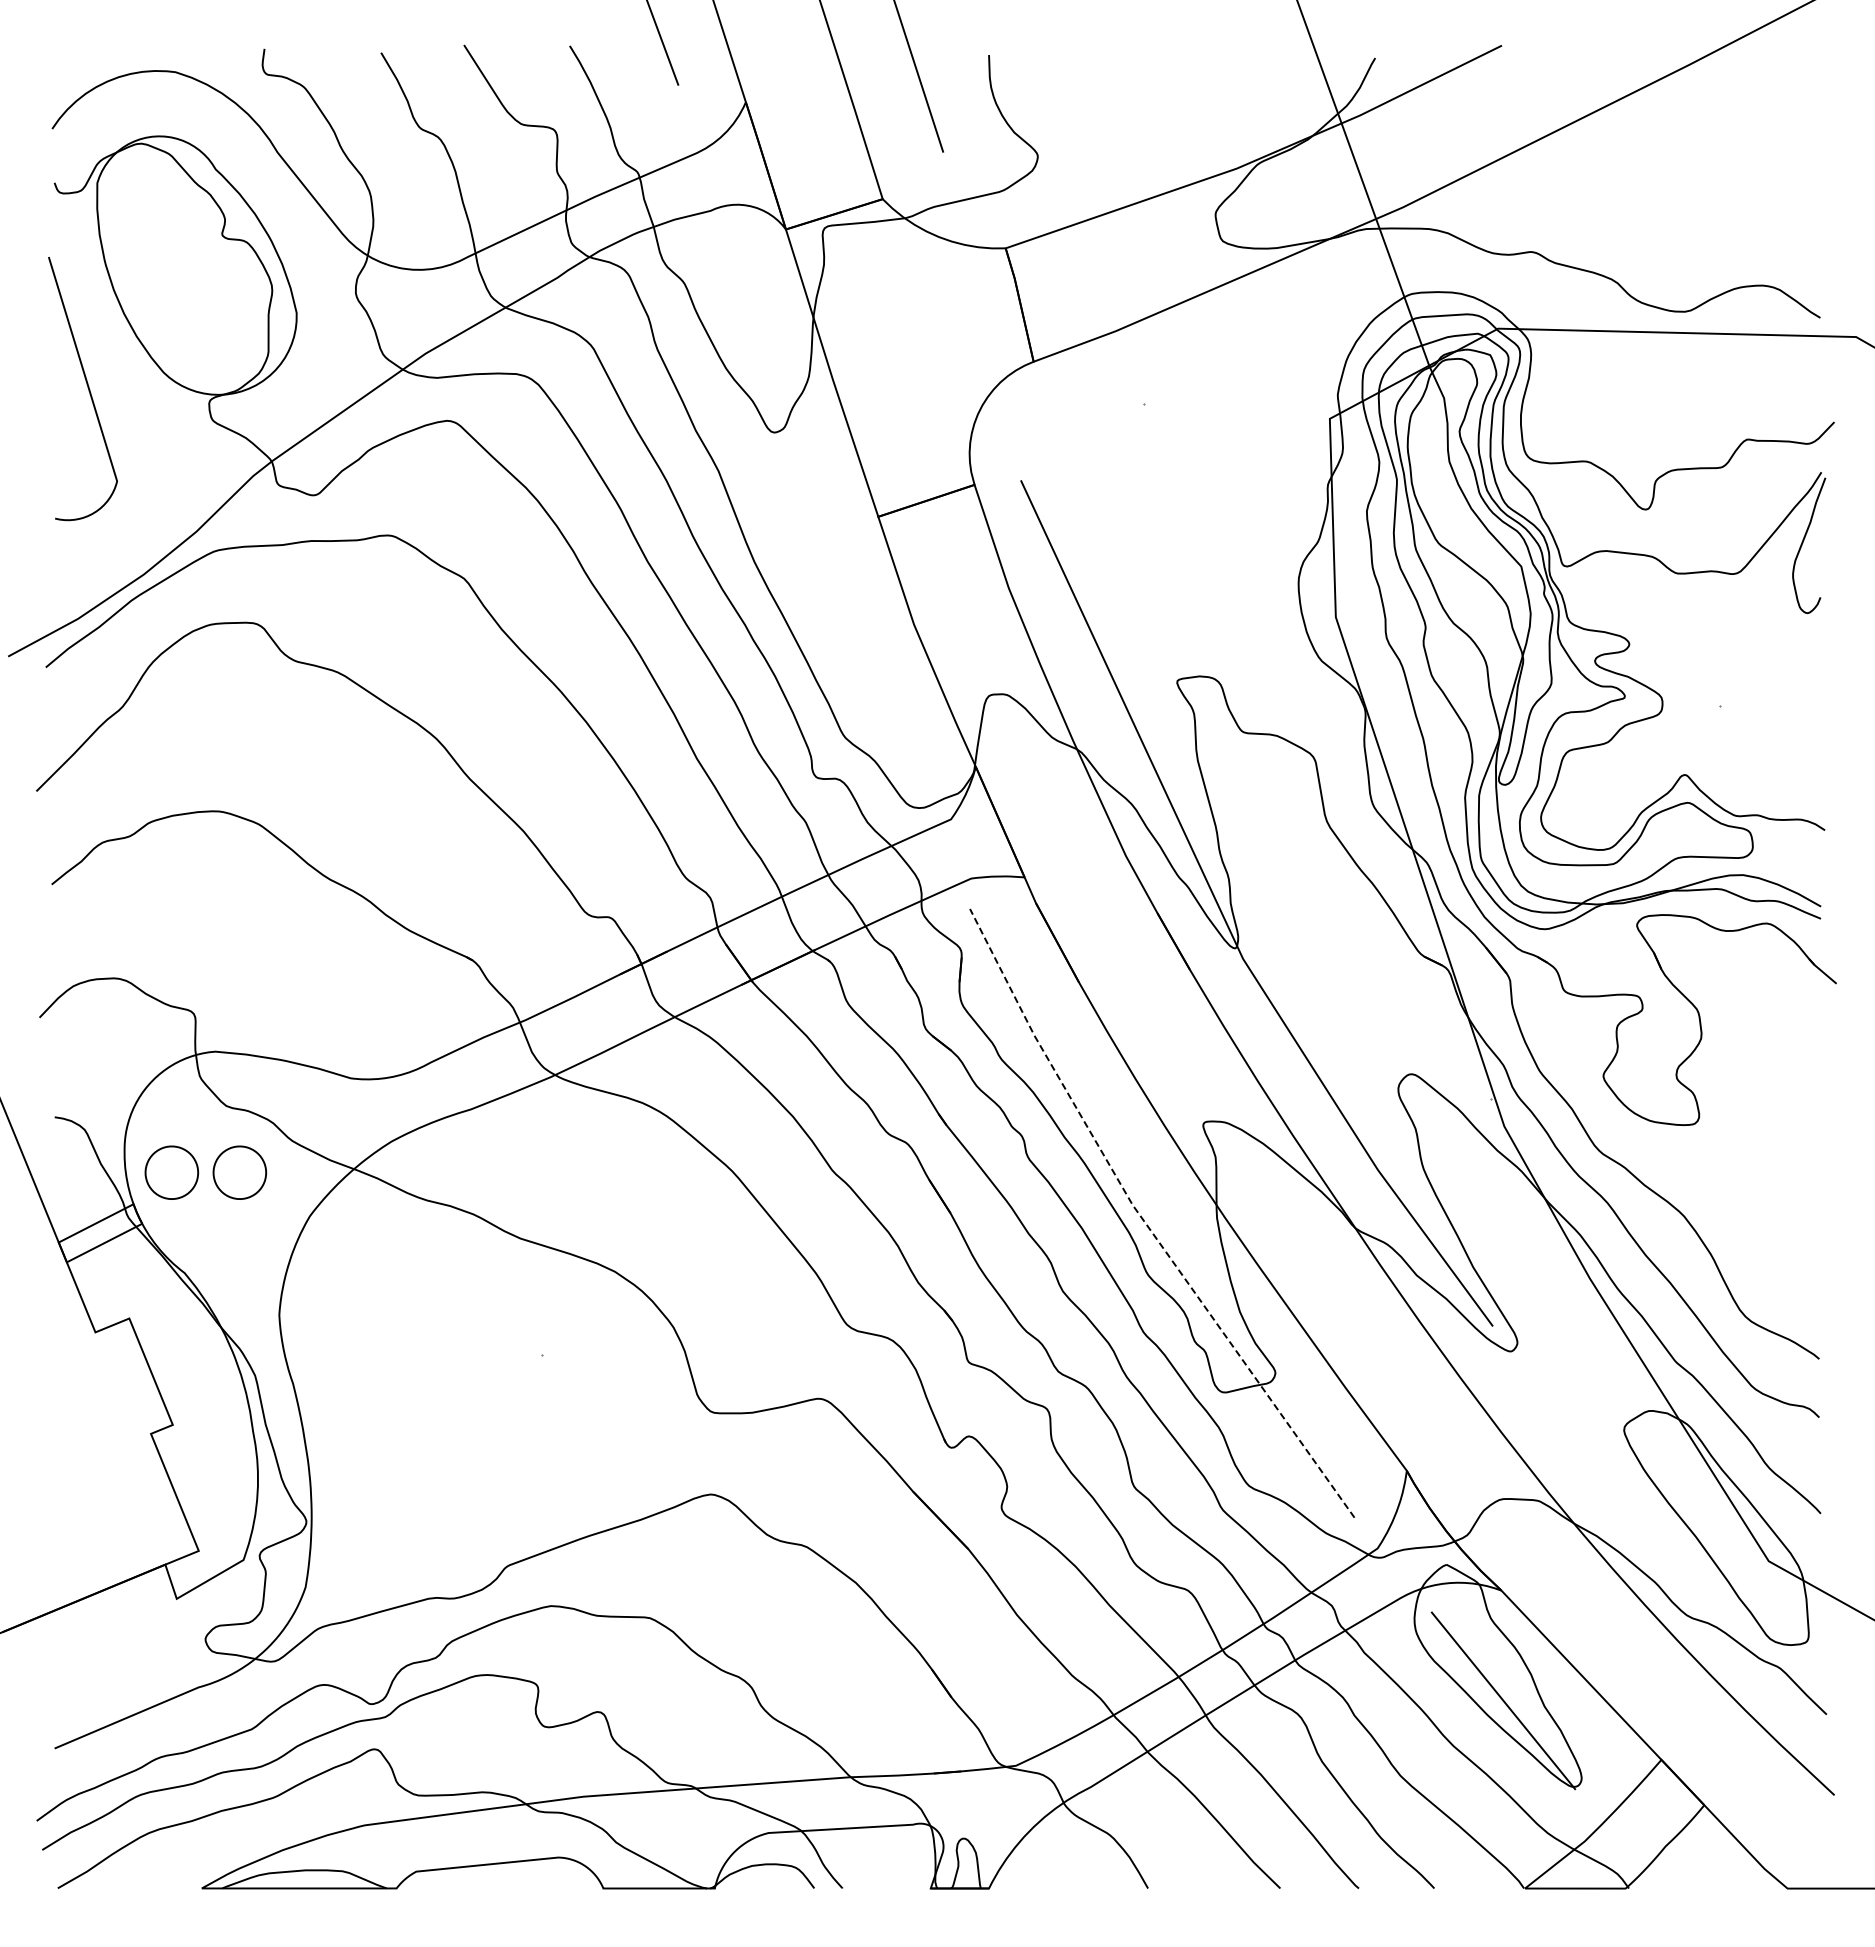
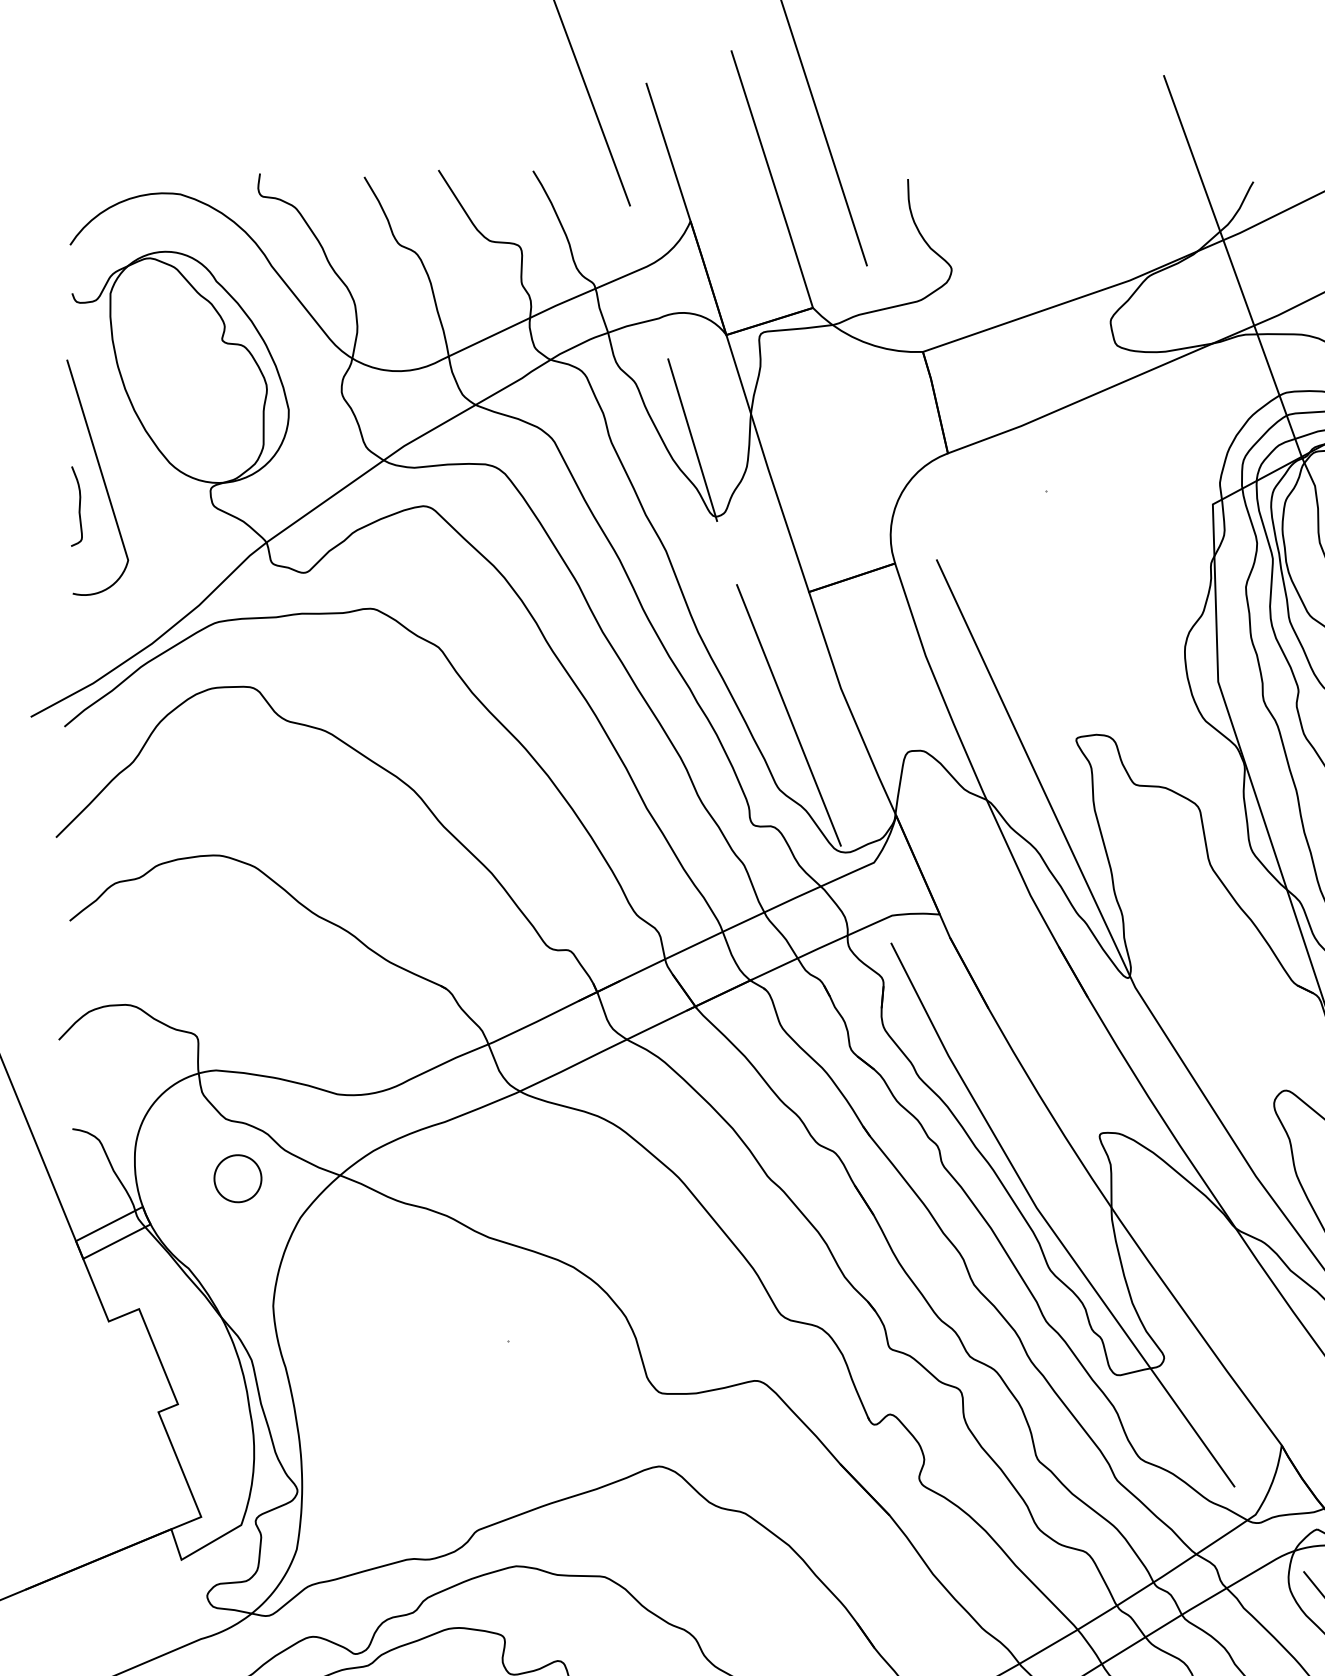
line: (747, 346) -> (692, 439), added
curve: (62, 421) -> (79, 506), added
line: (855, 654) -> (788, 715), added
part: (171, 1172) -> (176, 1178), removed
line: (1145, 1222) -> (1047, 1223), dashed -> solid

